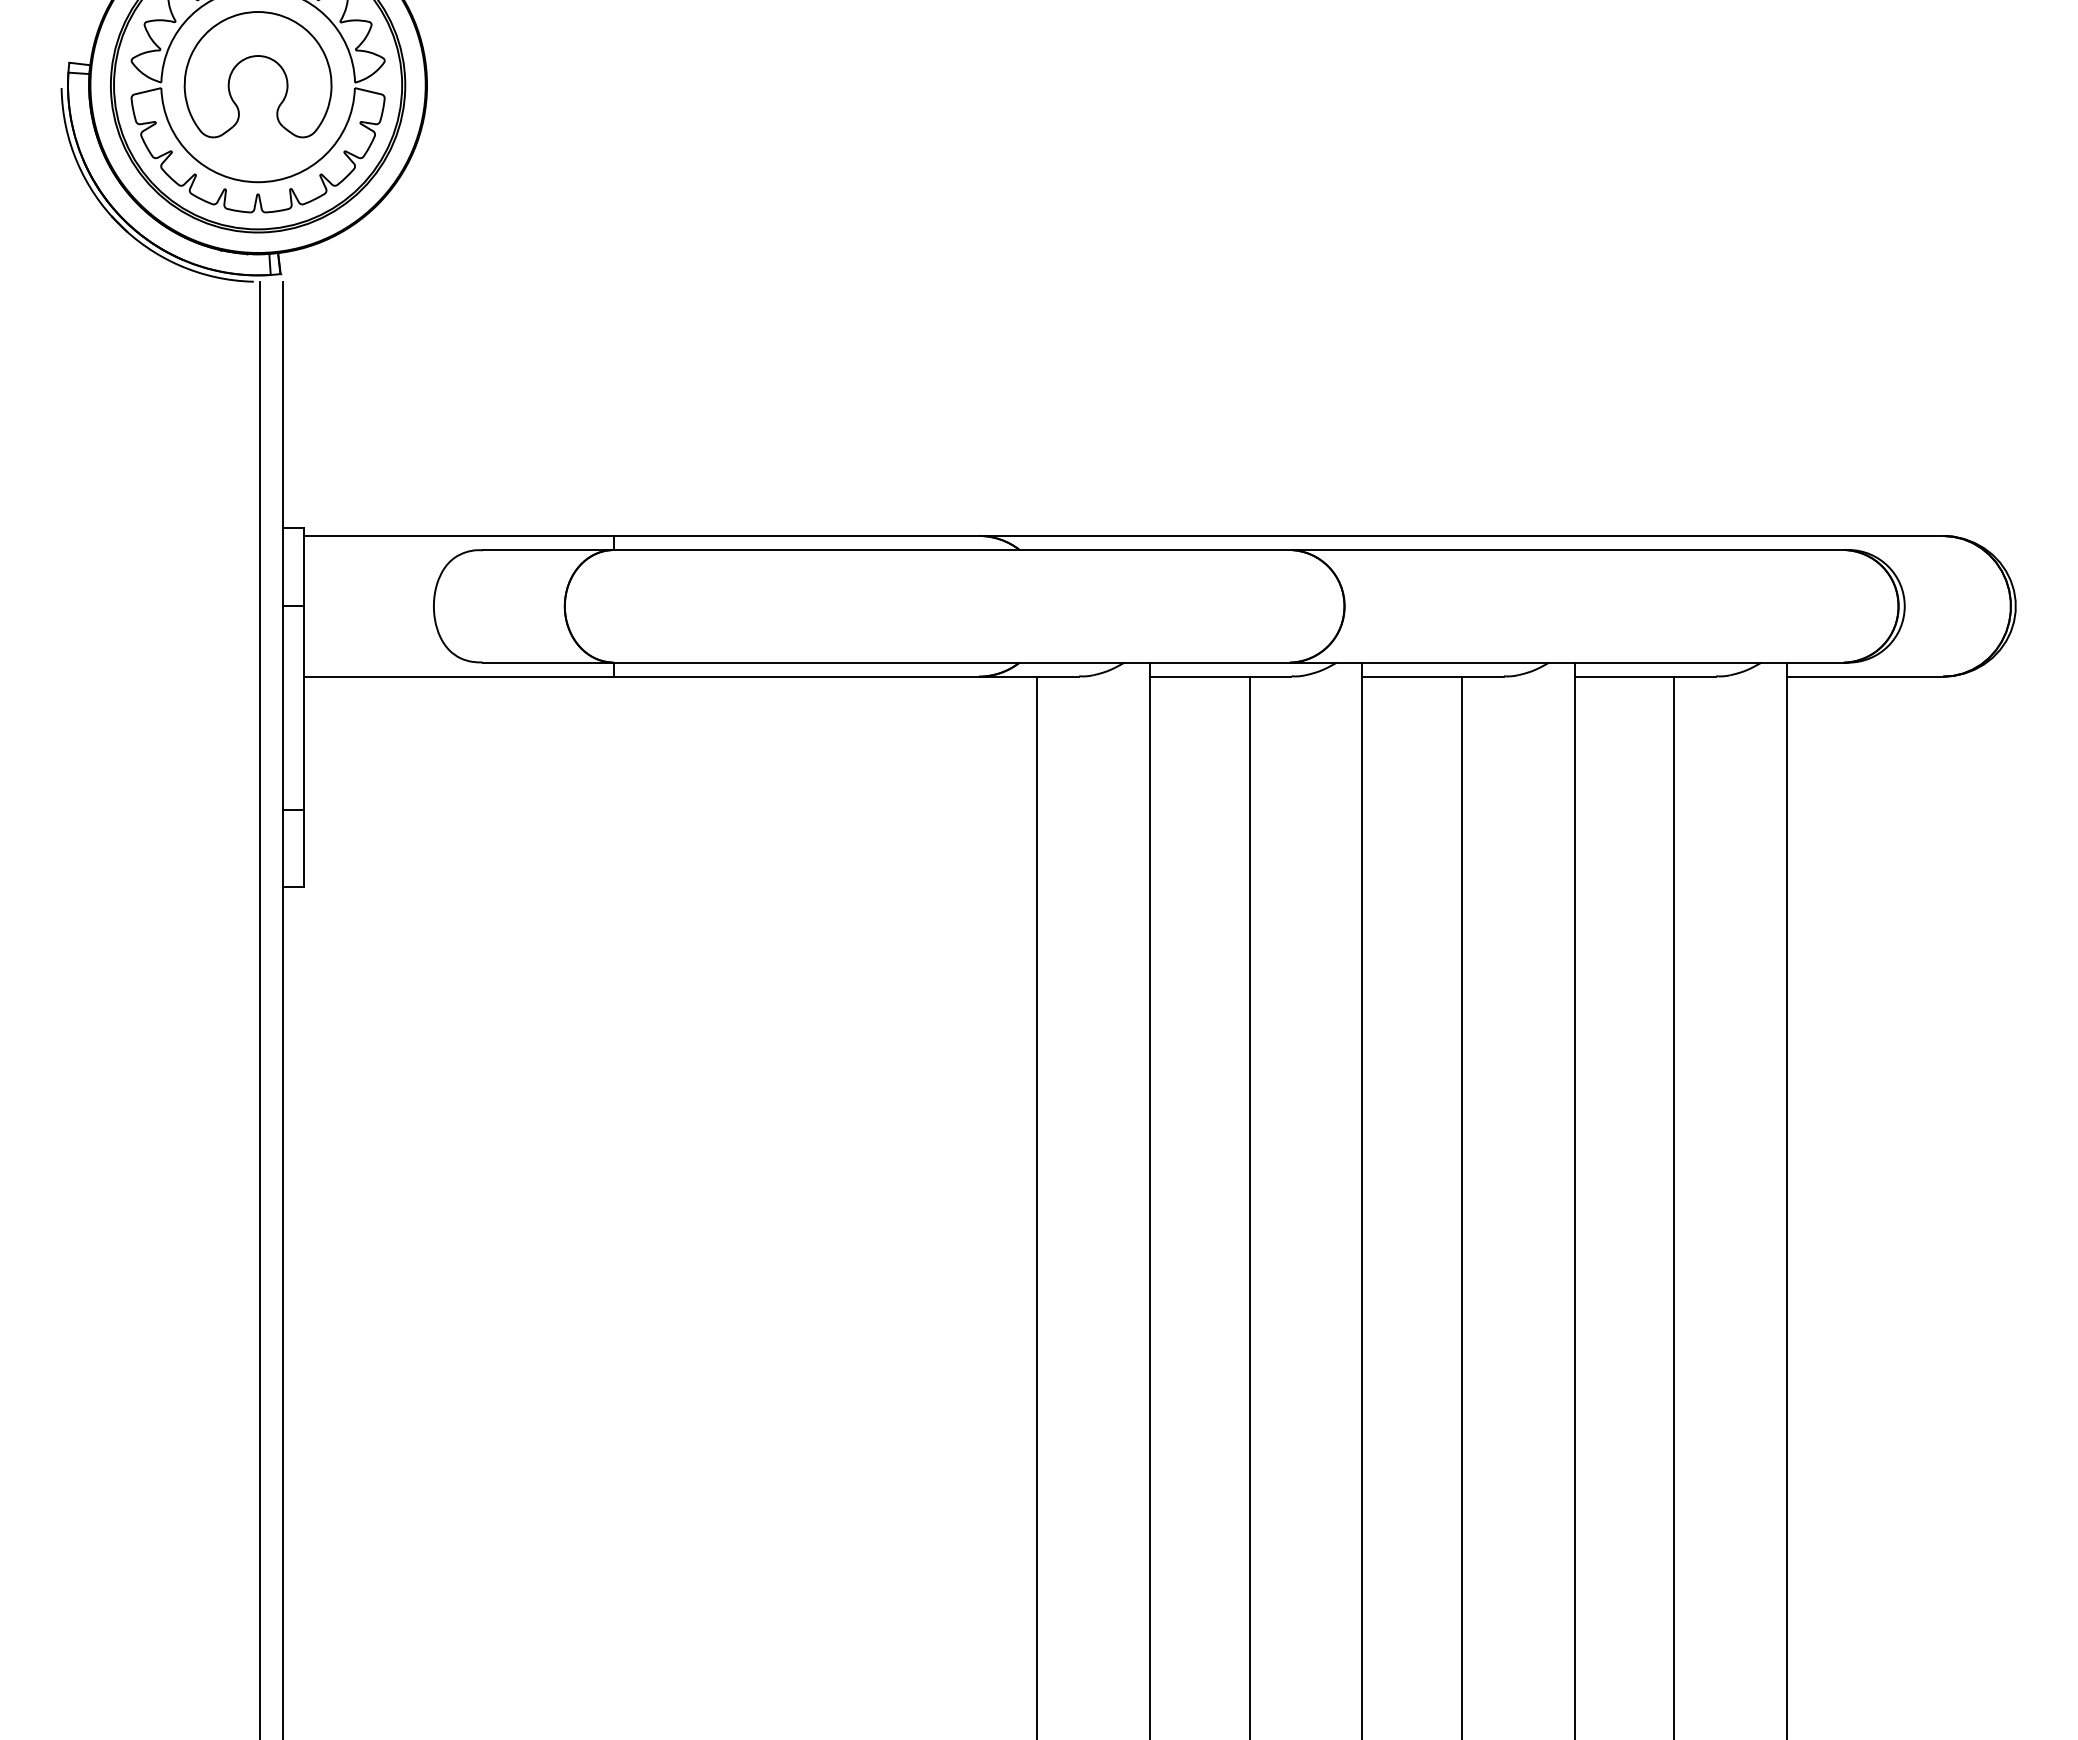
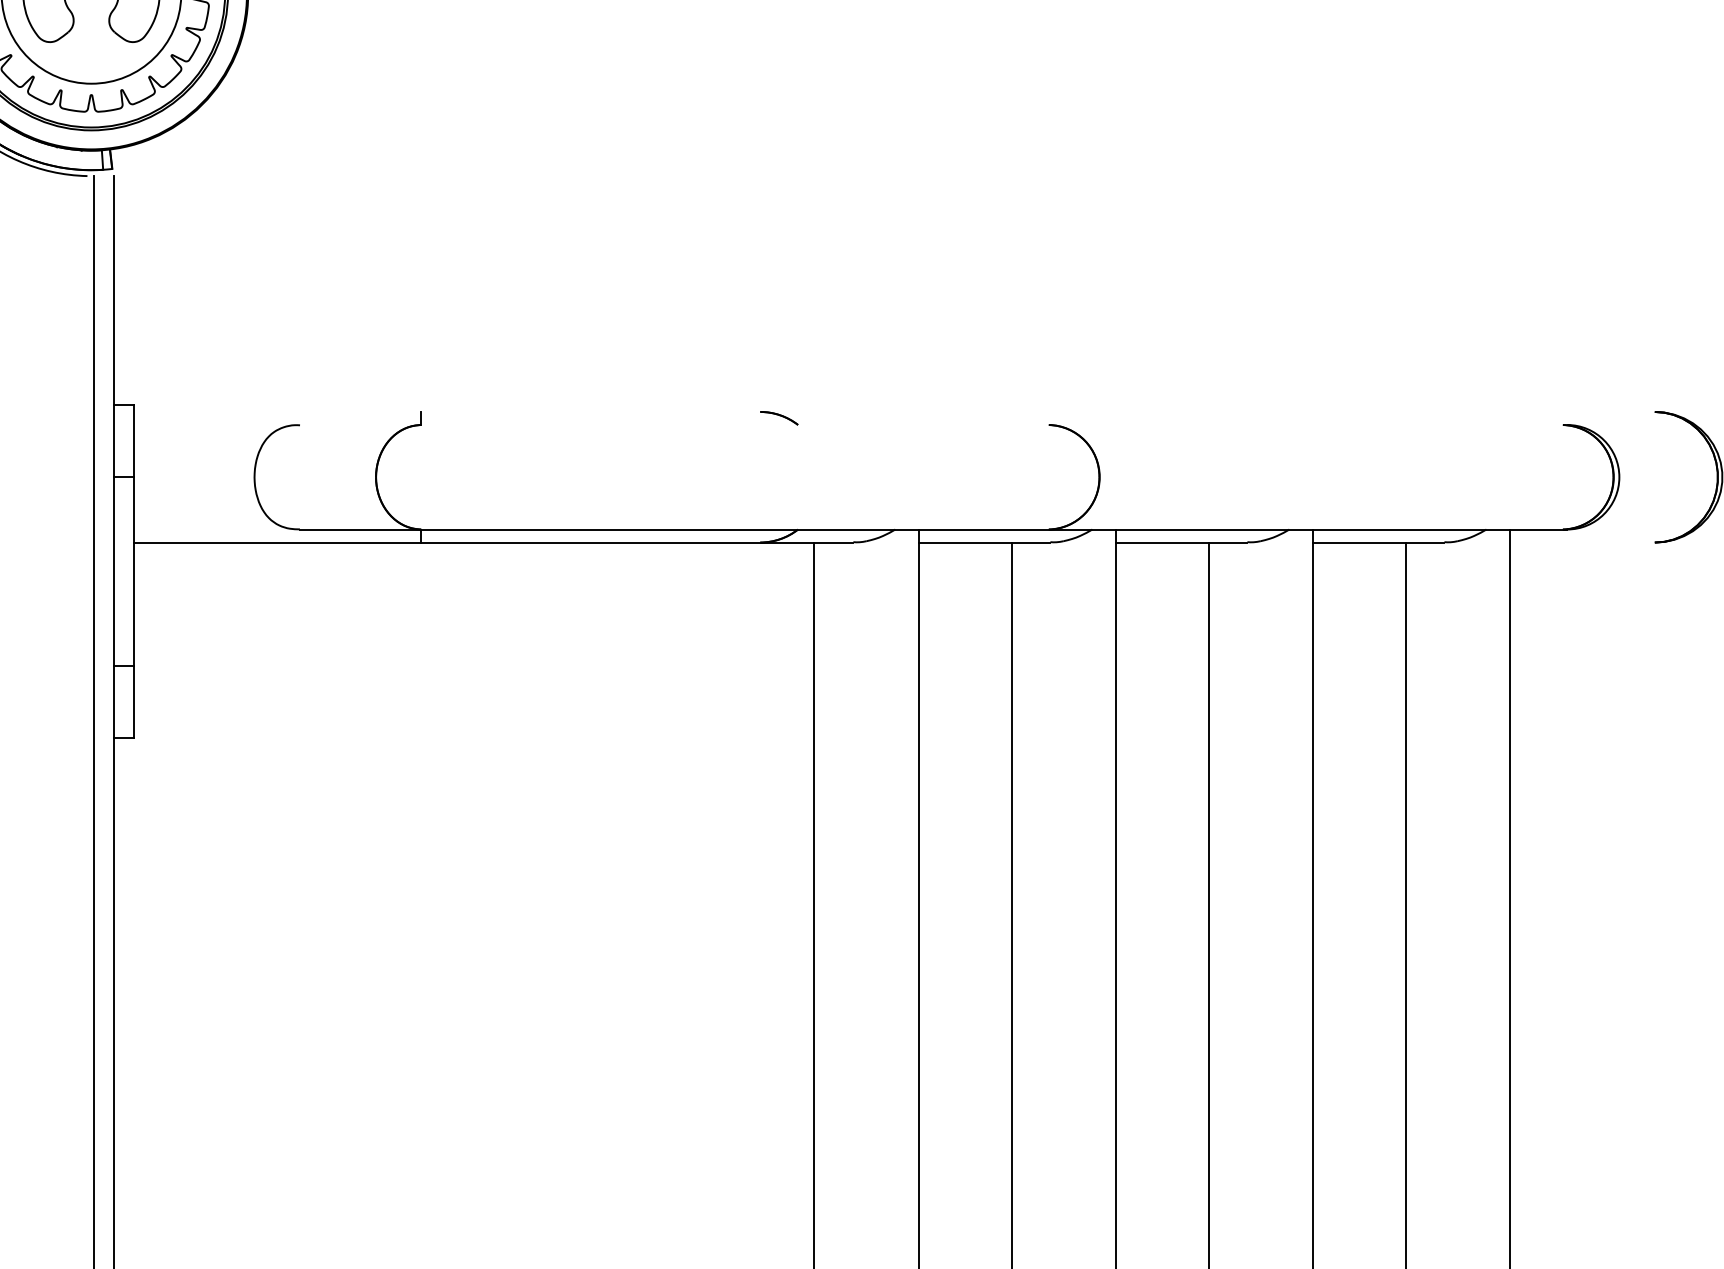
line: (1122, 535) -> (893, 411), removed
line: (1165, 550) -> (933, 425), removed
line: (1864, 676) -> (1582, 542), removed

